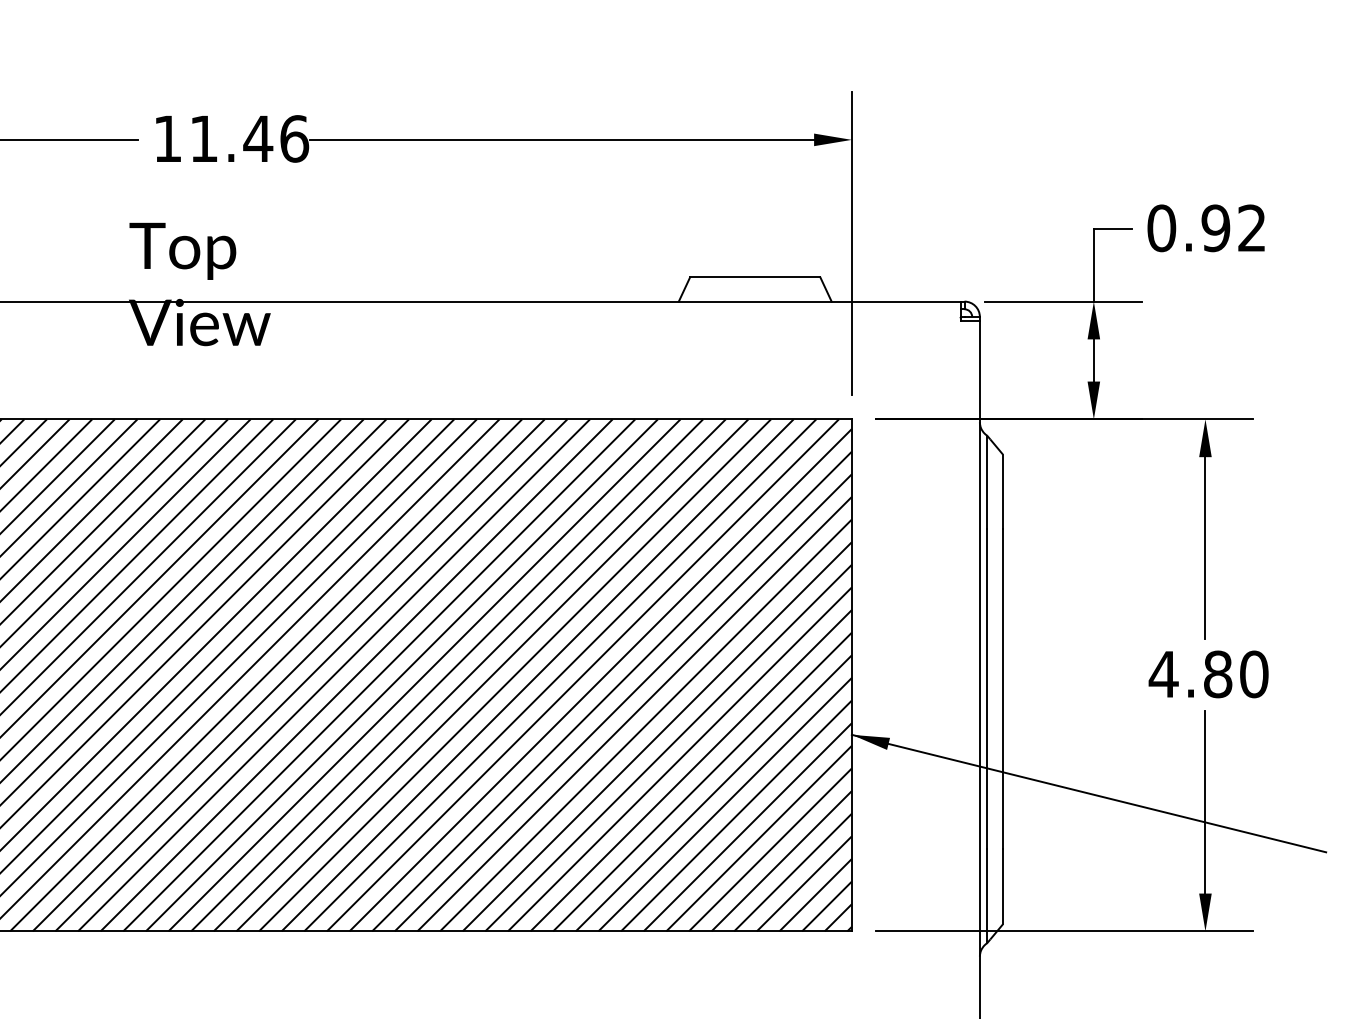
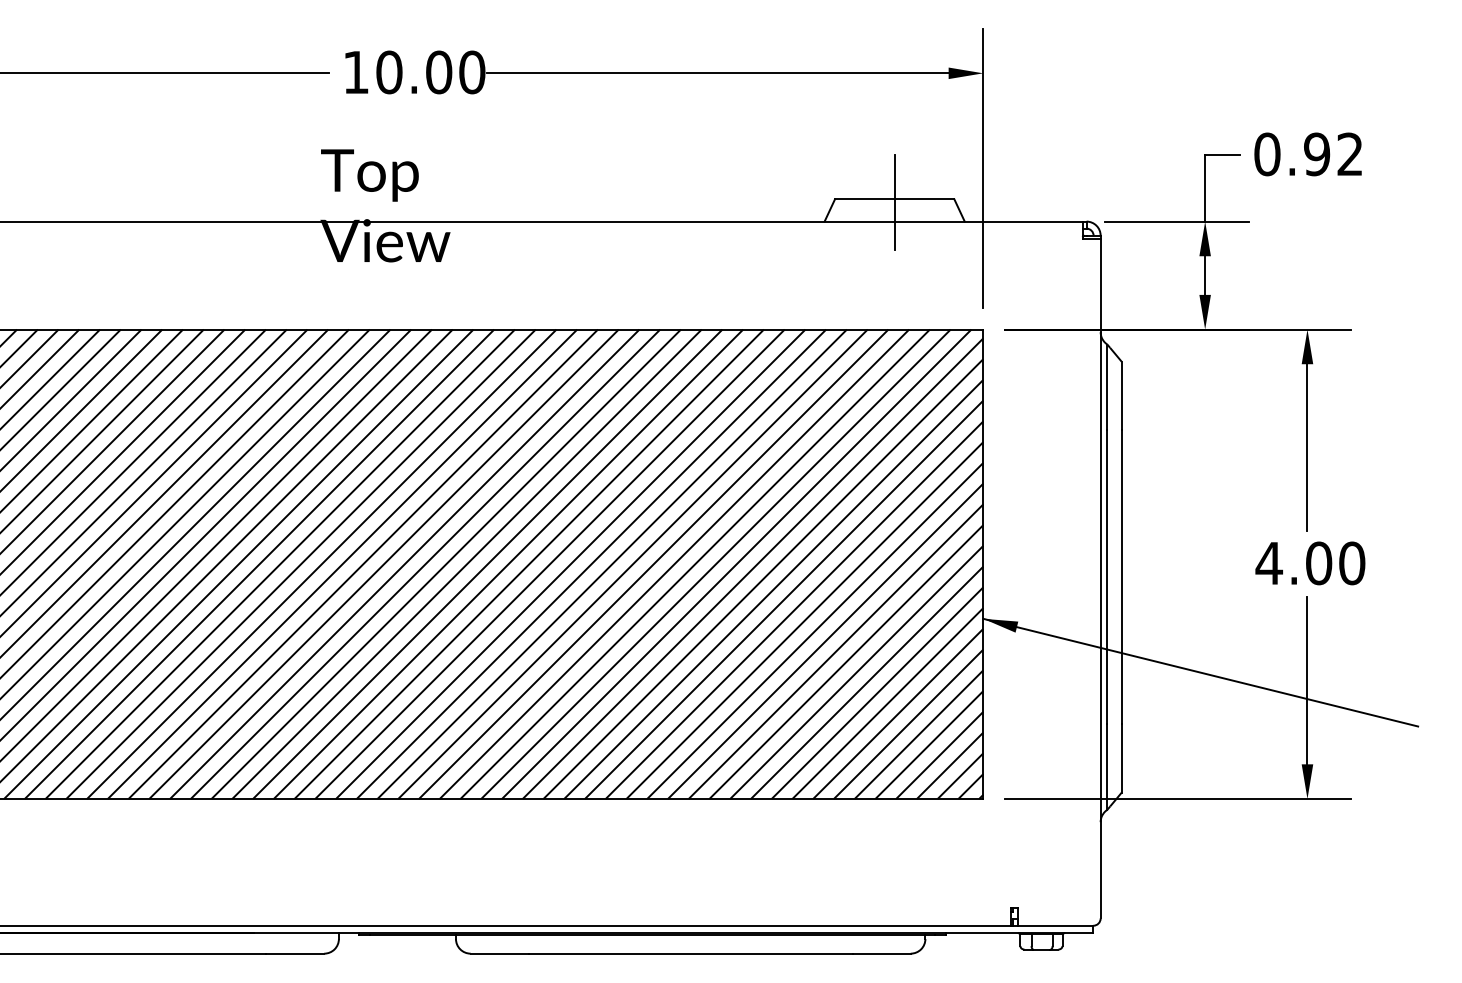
text: (248, 138) -> (430, 72), 11.46 -> 10.00
line: (755, 280) -> (894, 202), added
text: (1218, 674) -> (1319, 563), 4.80 -> 4.00

